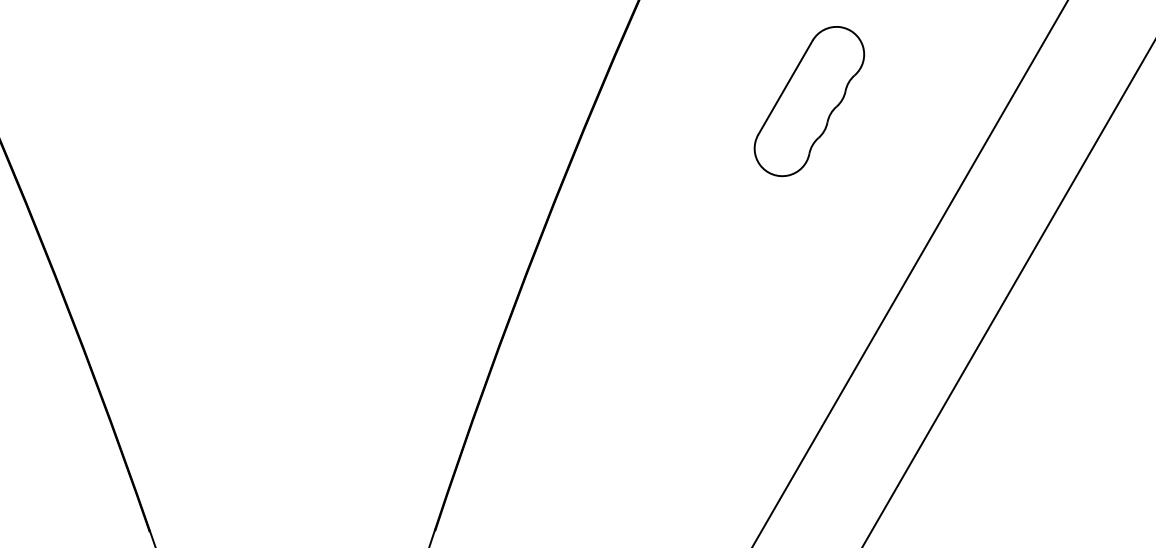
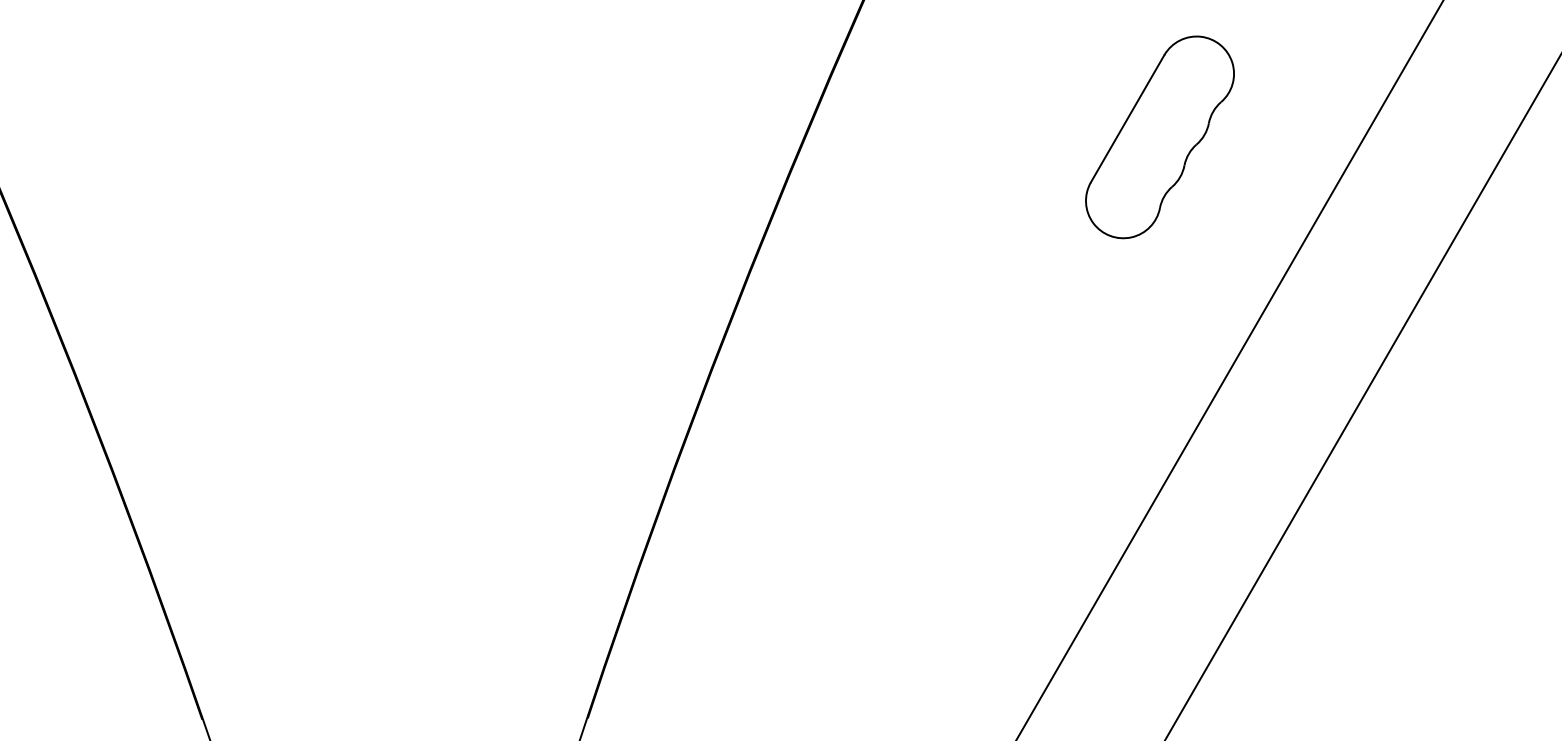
part: (809, 101) -> (1160, 137), moved

